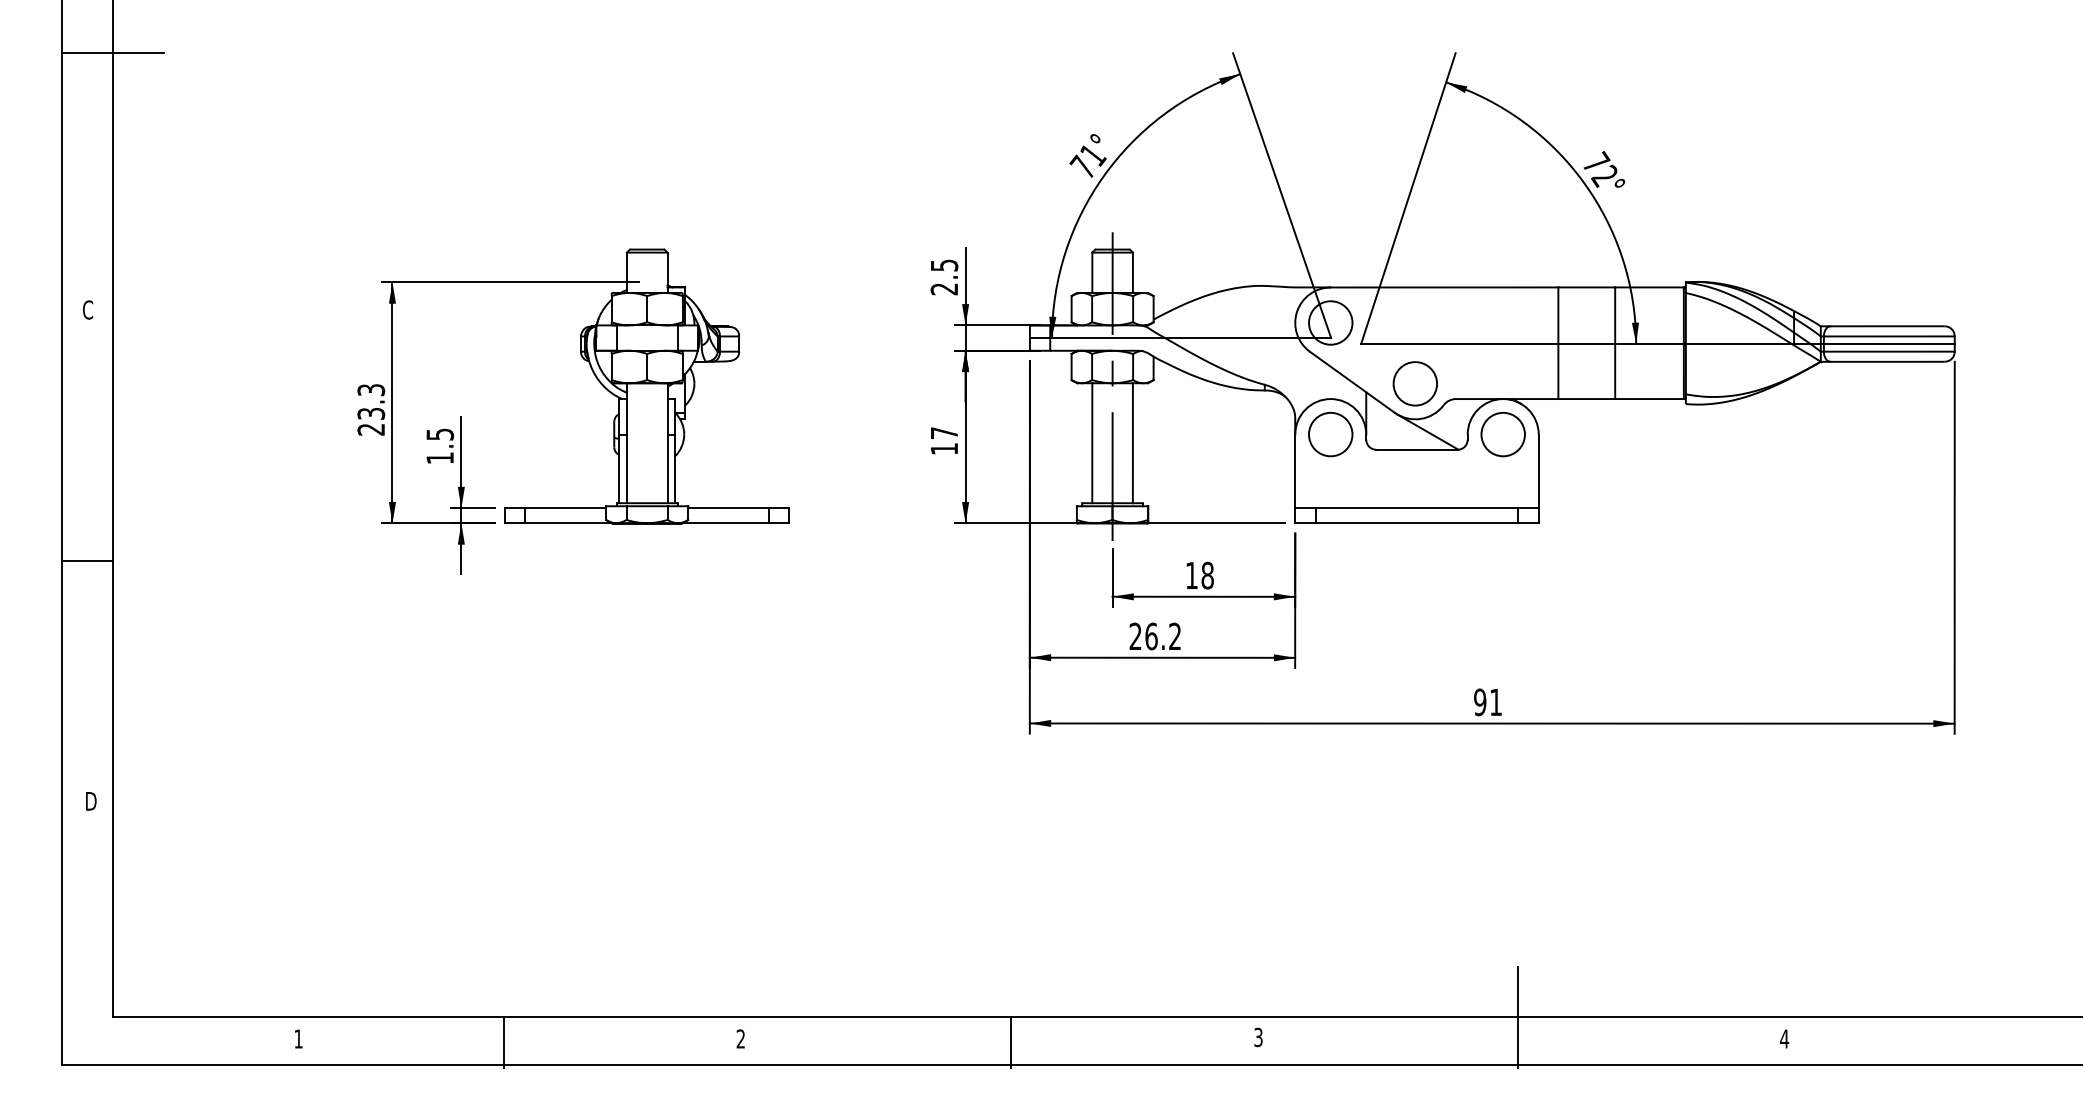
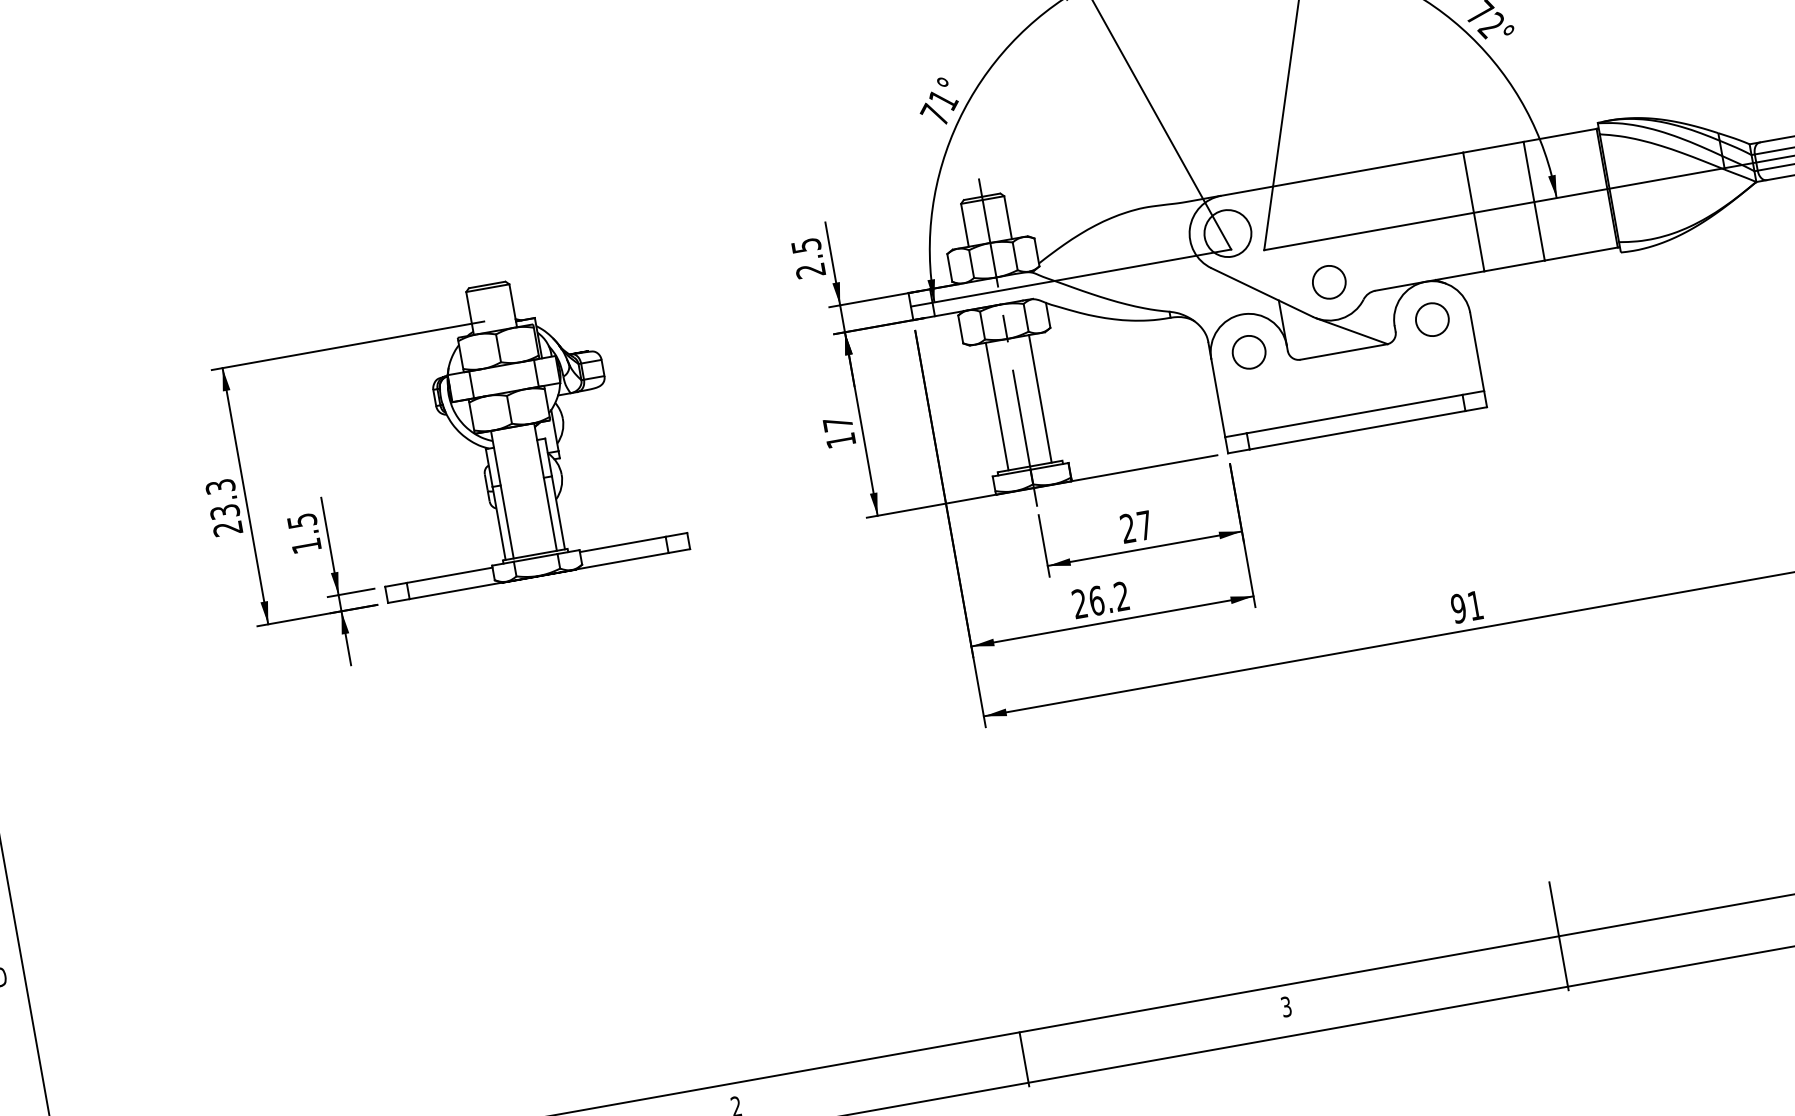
circle: (1414, 383) -> (1328, 282), size x0.7
circle: (1330, 434) -> (1248, 352), size x0.7
circle: (1502, 434) -> (1431, 319), size x0.7
text: (1199, 575) -> (1136, 526), 18 -> 27

